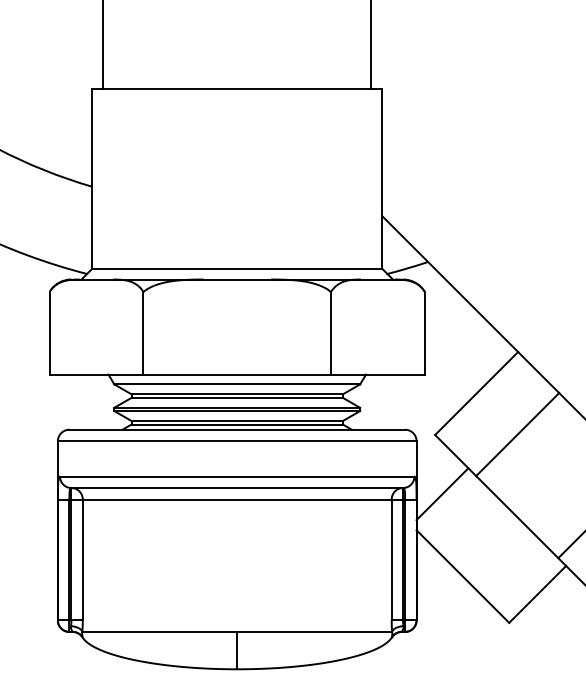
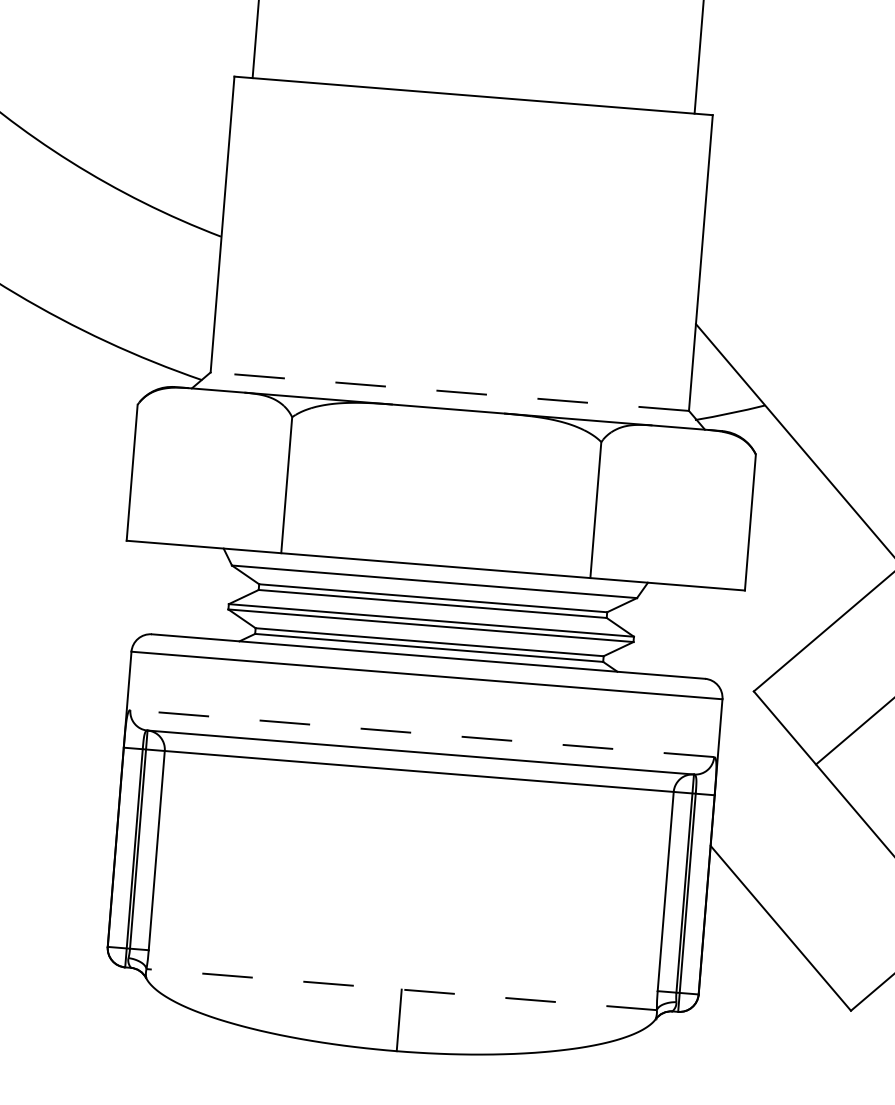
line: (236, 268) -> (448, 390), solid -> dashed
line: (236, 476) -> (421, 733), solid -> dashed
line: (442, 494) -> (758, 790), removed
line: (237, 631) -> (402, 988), solid -> dashed

